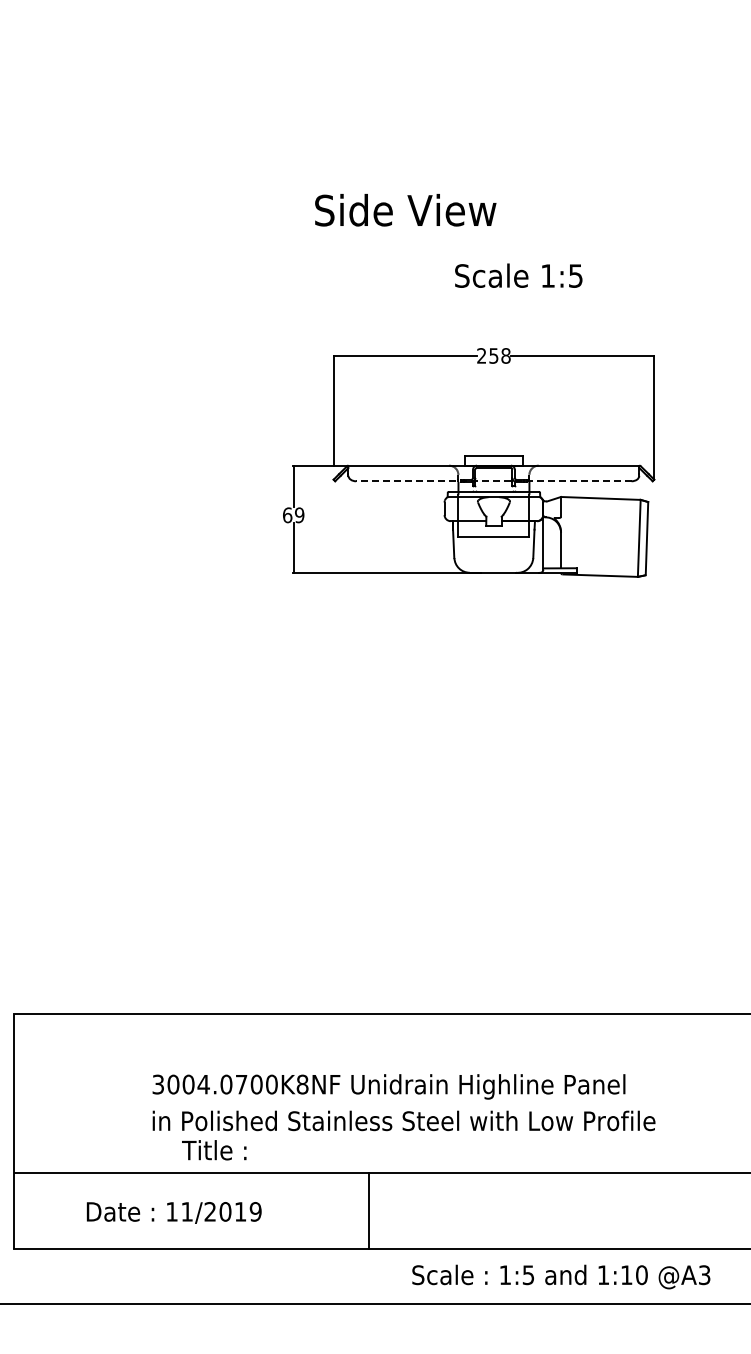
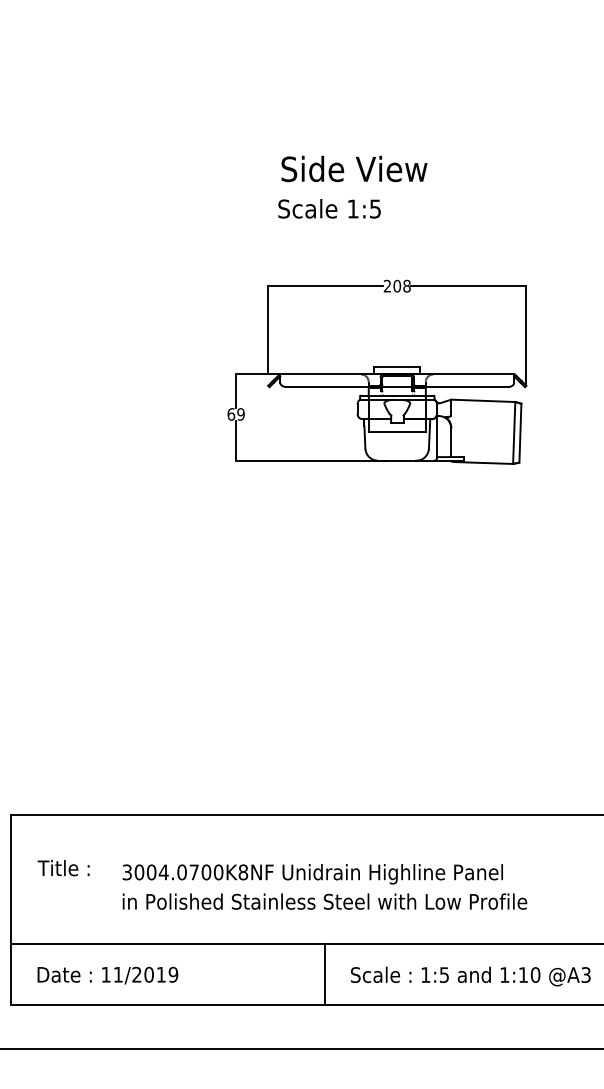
text: (405, 210) -> (354, 169), moved
text: (518, 275) -> (329, 208), moved
text: (493, 355) -> (396, 285), 258 -> 208
line: (493, 481) -> (396, 387), dashed -> solid
text: (214, 1150) -> (63, 868), moved
line: (369, 1211) -> (325, 974), moved
text: (173, 1212) -> (107, 975), moved
text: (561, 1276) -> (470, 976), moved

